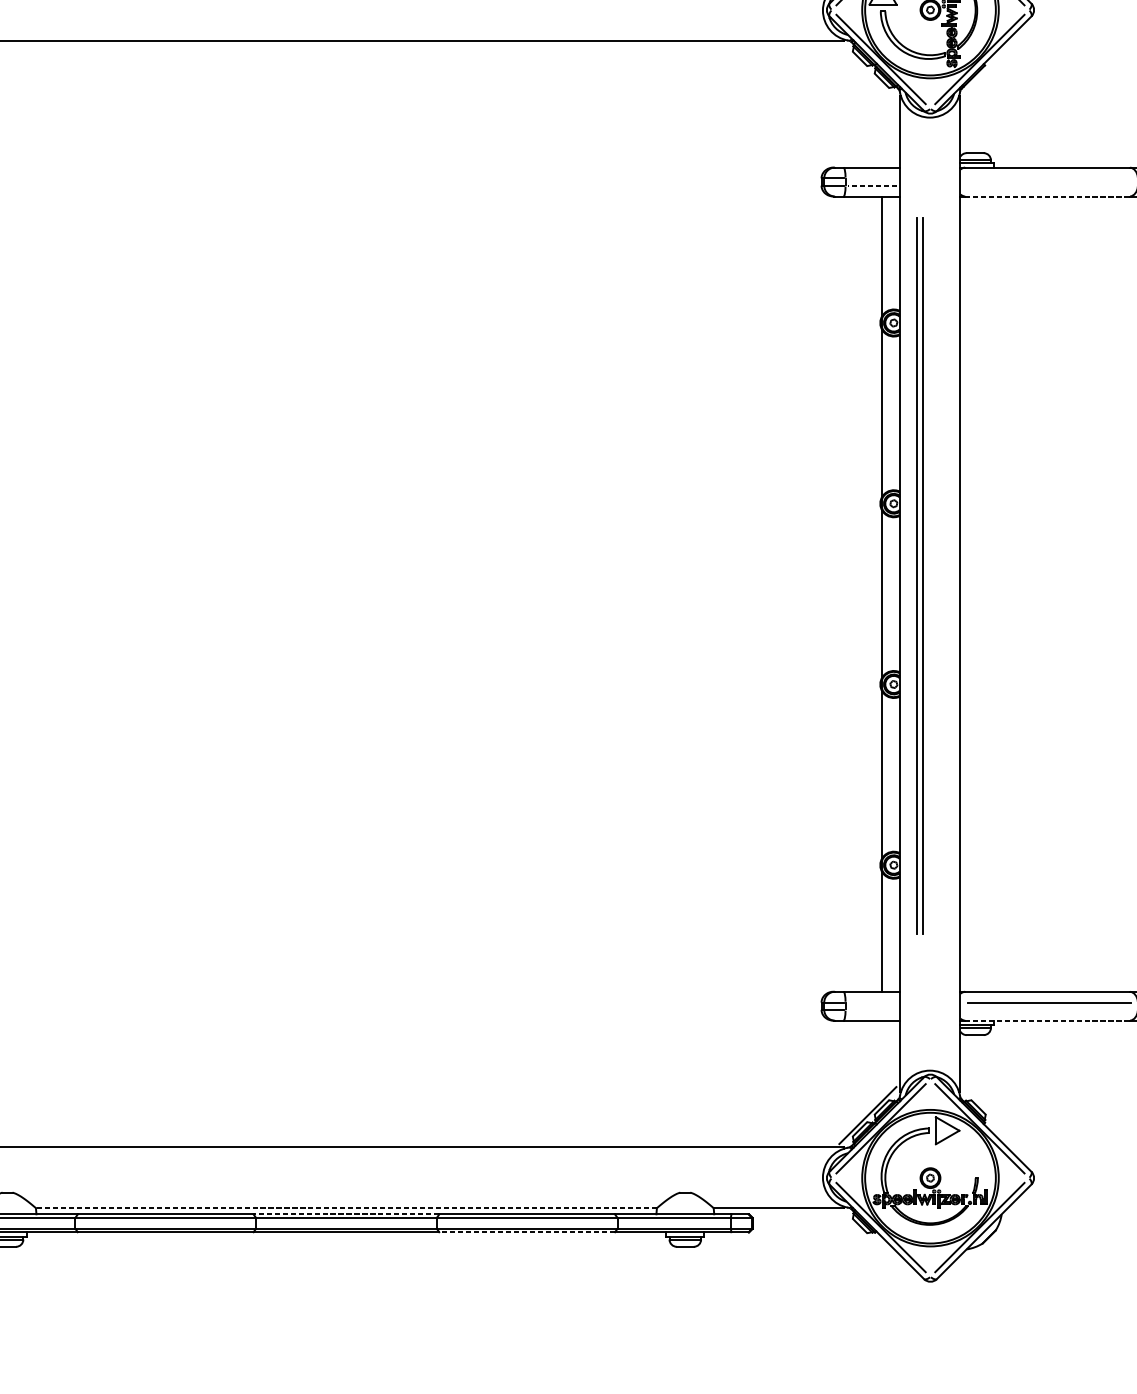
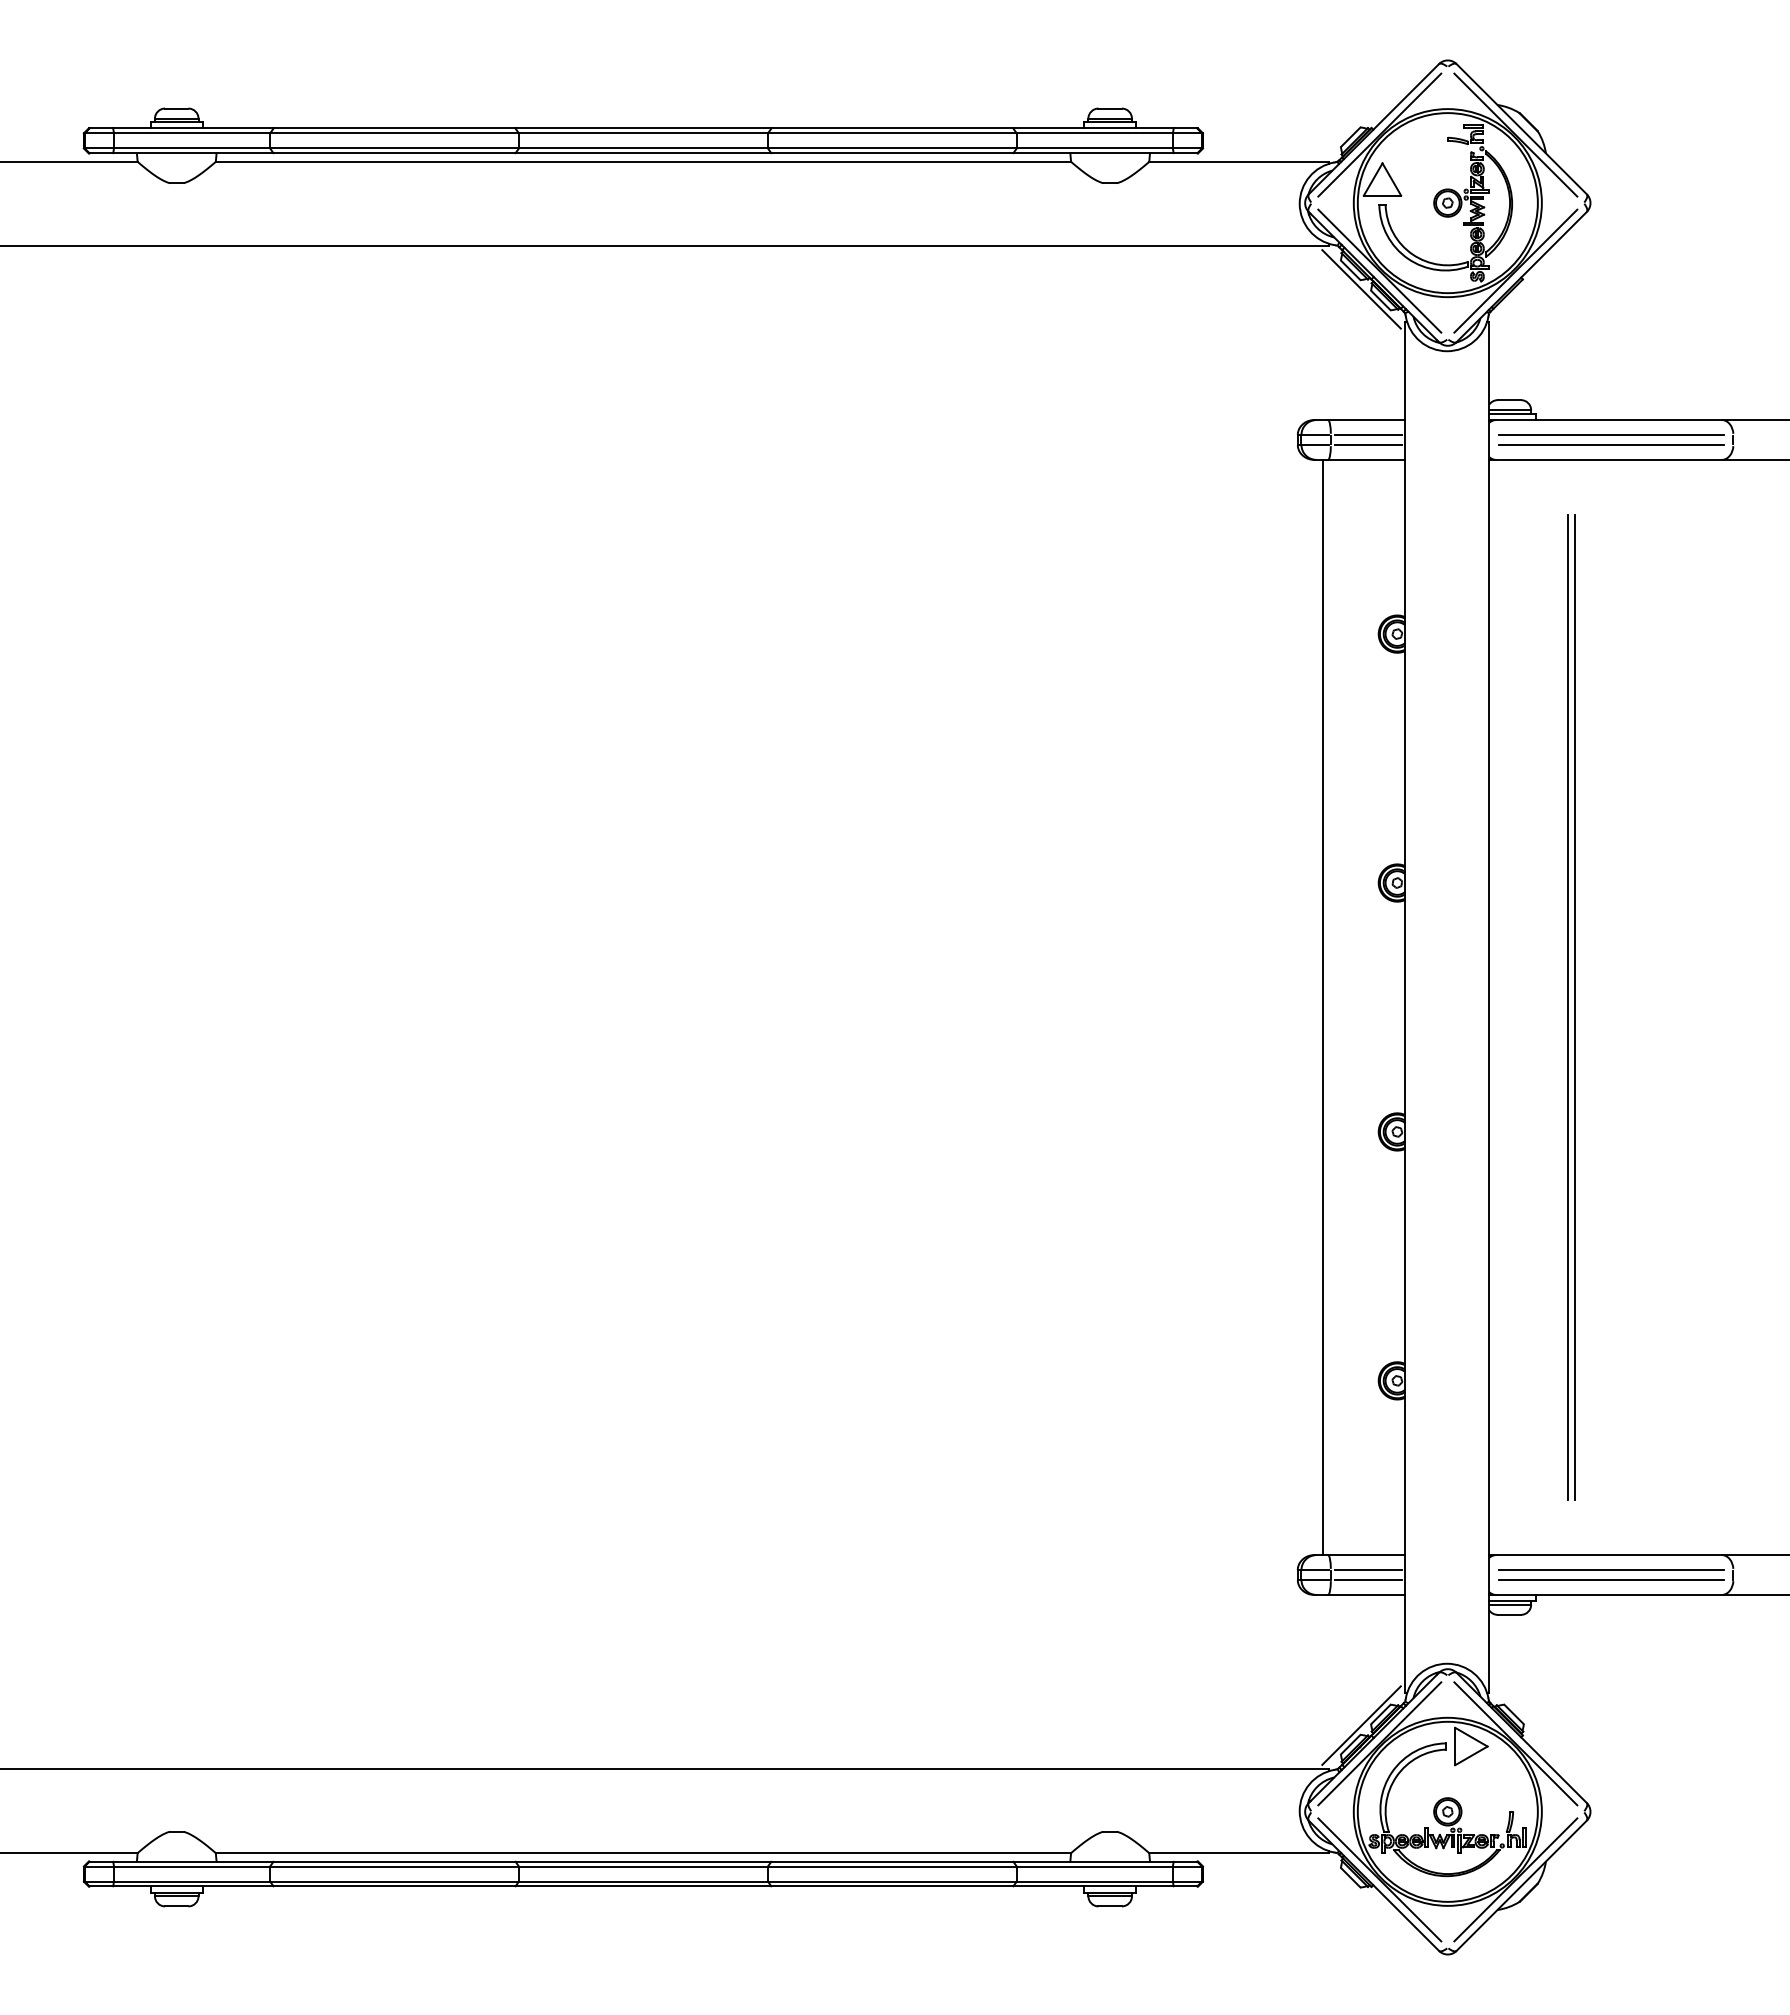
line: (867, 72) -> (1361, 289), added
line: (872, 178) -> (1367, 435), added
line: (1049, 178) -> (1611, 435), added
line: (872, 185) -> (1368, 444), dashed -> solid
line: (1049, 185) -> (1611, 444), added
line: (1047, 196) -> (1608, 459), dashed -> solid
part: (920, 575) -> (1571, 1007), moved
line: (882, 594) -> (1322, 1007), moved
line: (872, 1002) -> (1367, 1570), added
line: (872, 1010) -> (1367, 1580), added
line: (1049, 1010) -> (1611, 1580), added
line: (1047, 1020) -> (1608, 1594), dashed -> solid
line: (346, 1208) -> (643, 1853), dashed -> solid
line: (345, 1214) -> (642, 1861), dashed -> solid
line: (527, 1232) -> (892, 1886), dashed -> solid

